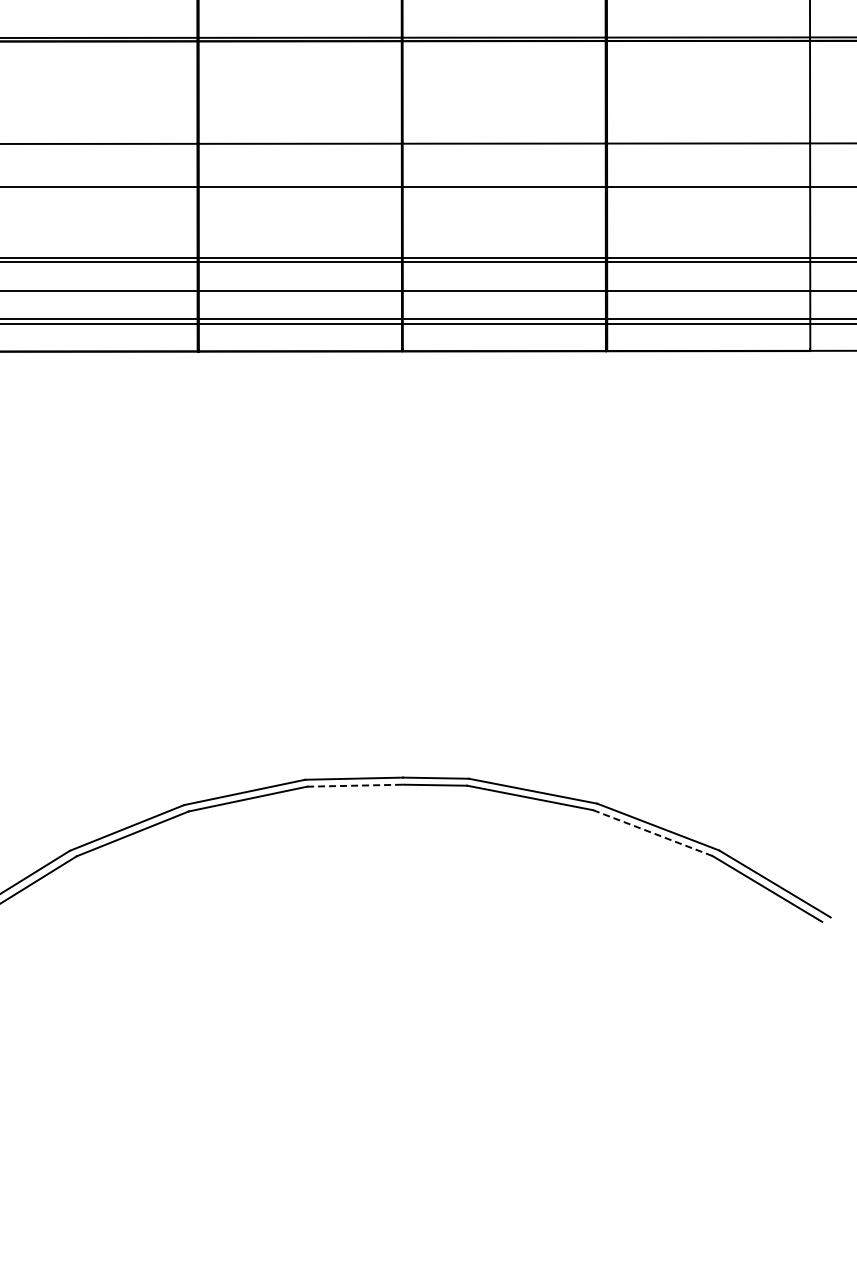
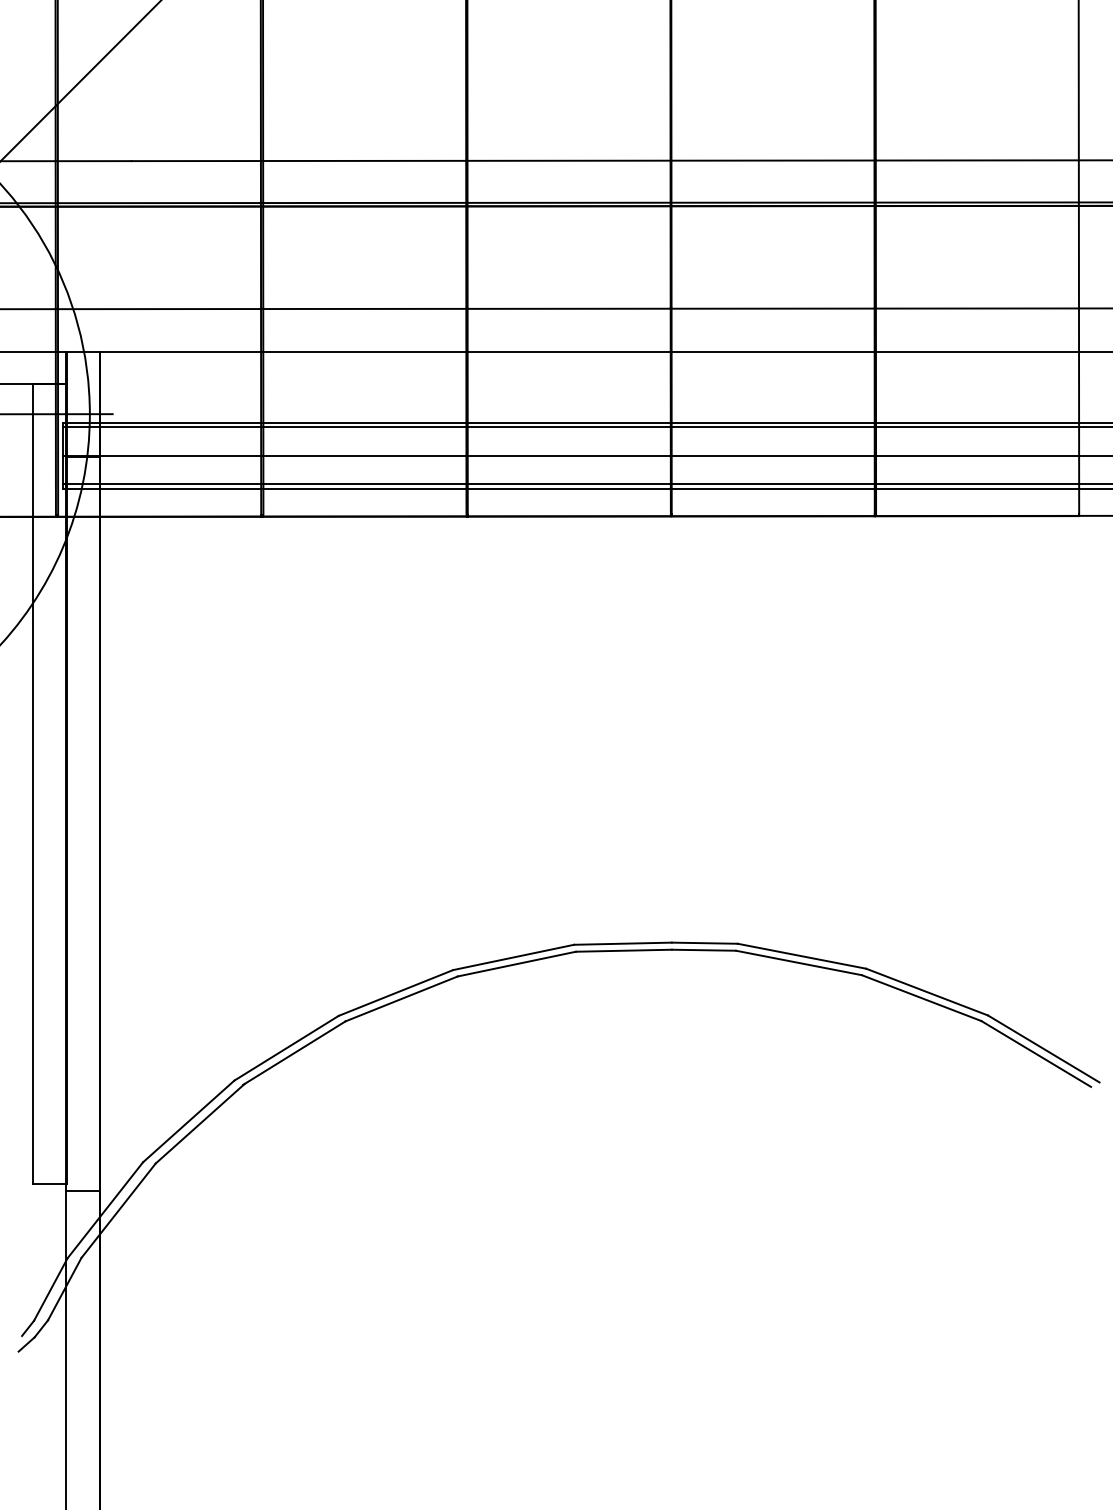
line: (354, 785) -> (623, 950), dashed -> solid
line: (653, 833) -> (922, 998), dashed -> solid

